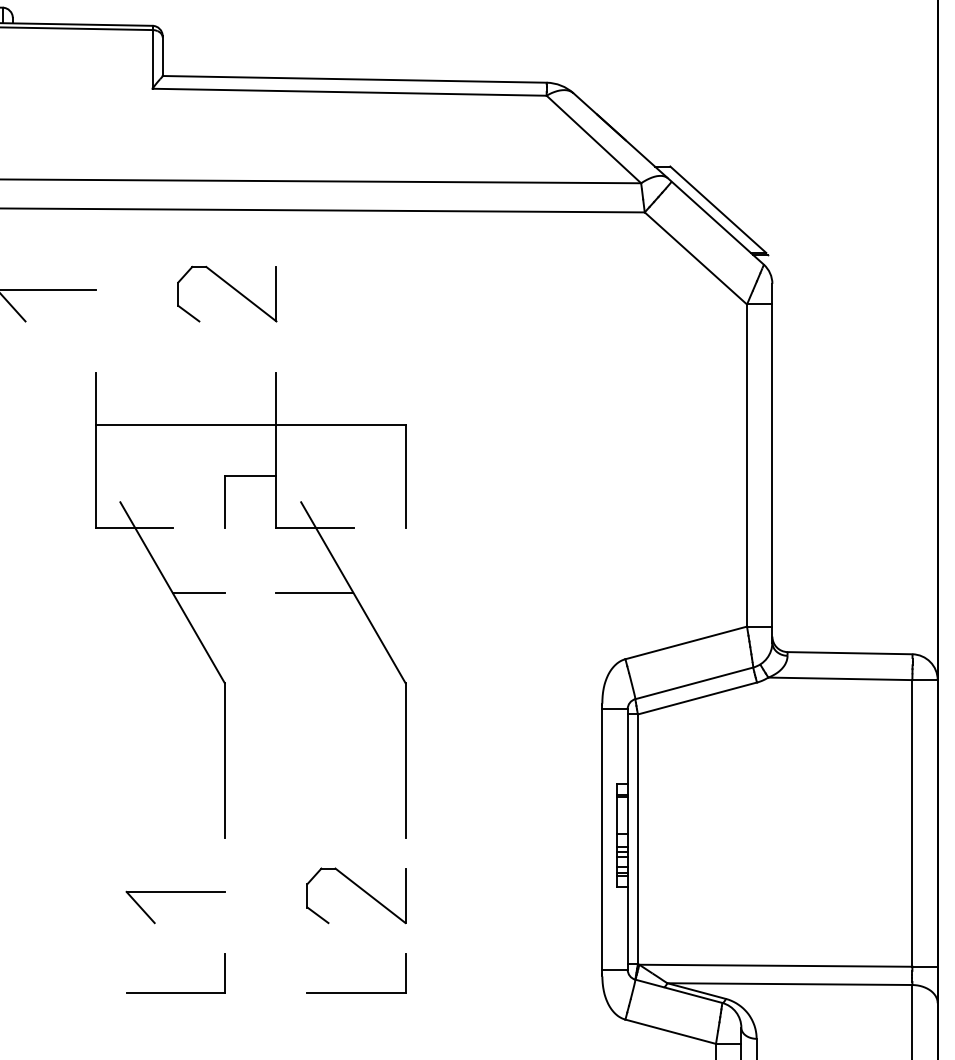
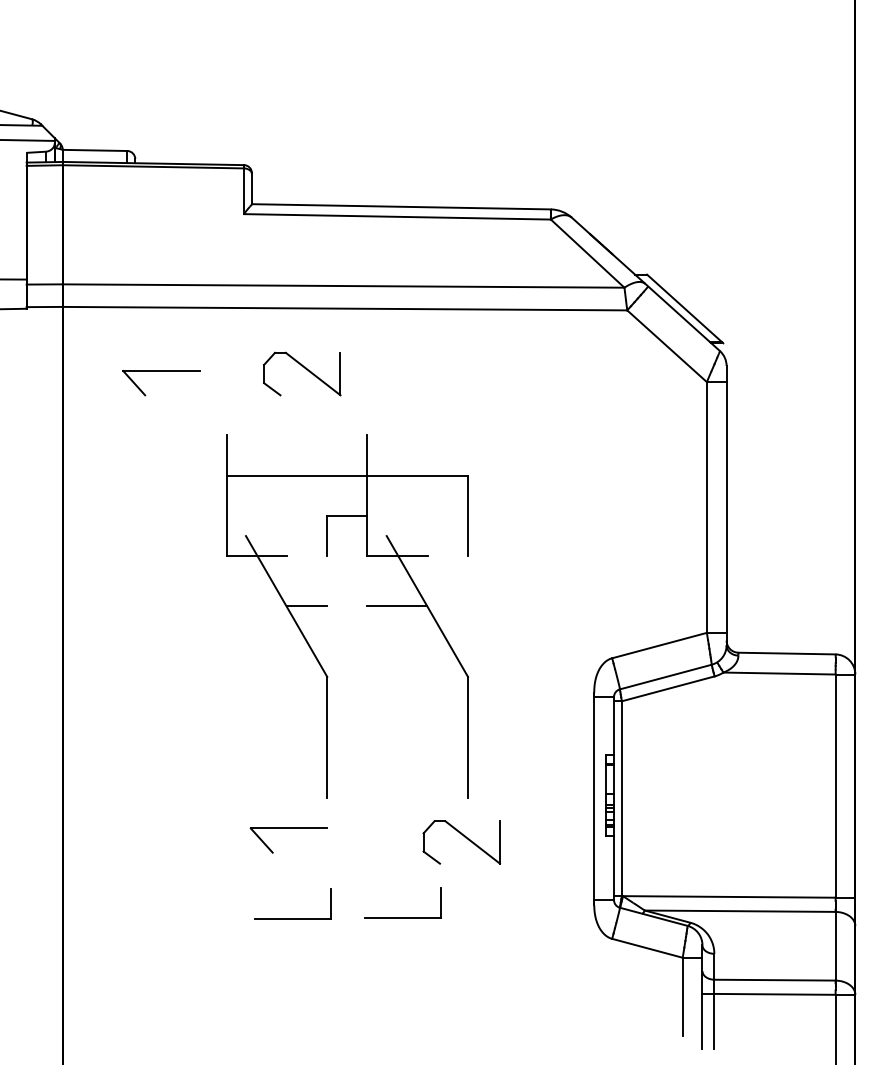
part: (275, 592) -> (366, 606), moved
part: (174, 891) -> (288, 828), moved
part: (356, 895) -> (461, 842), moved
part: (174, 992) -> (292, 918), moved

